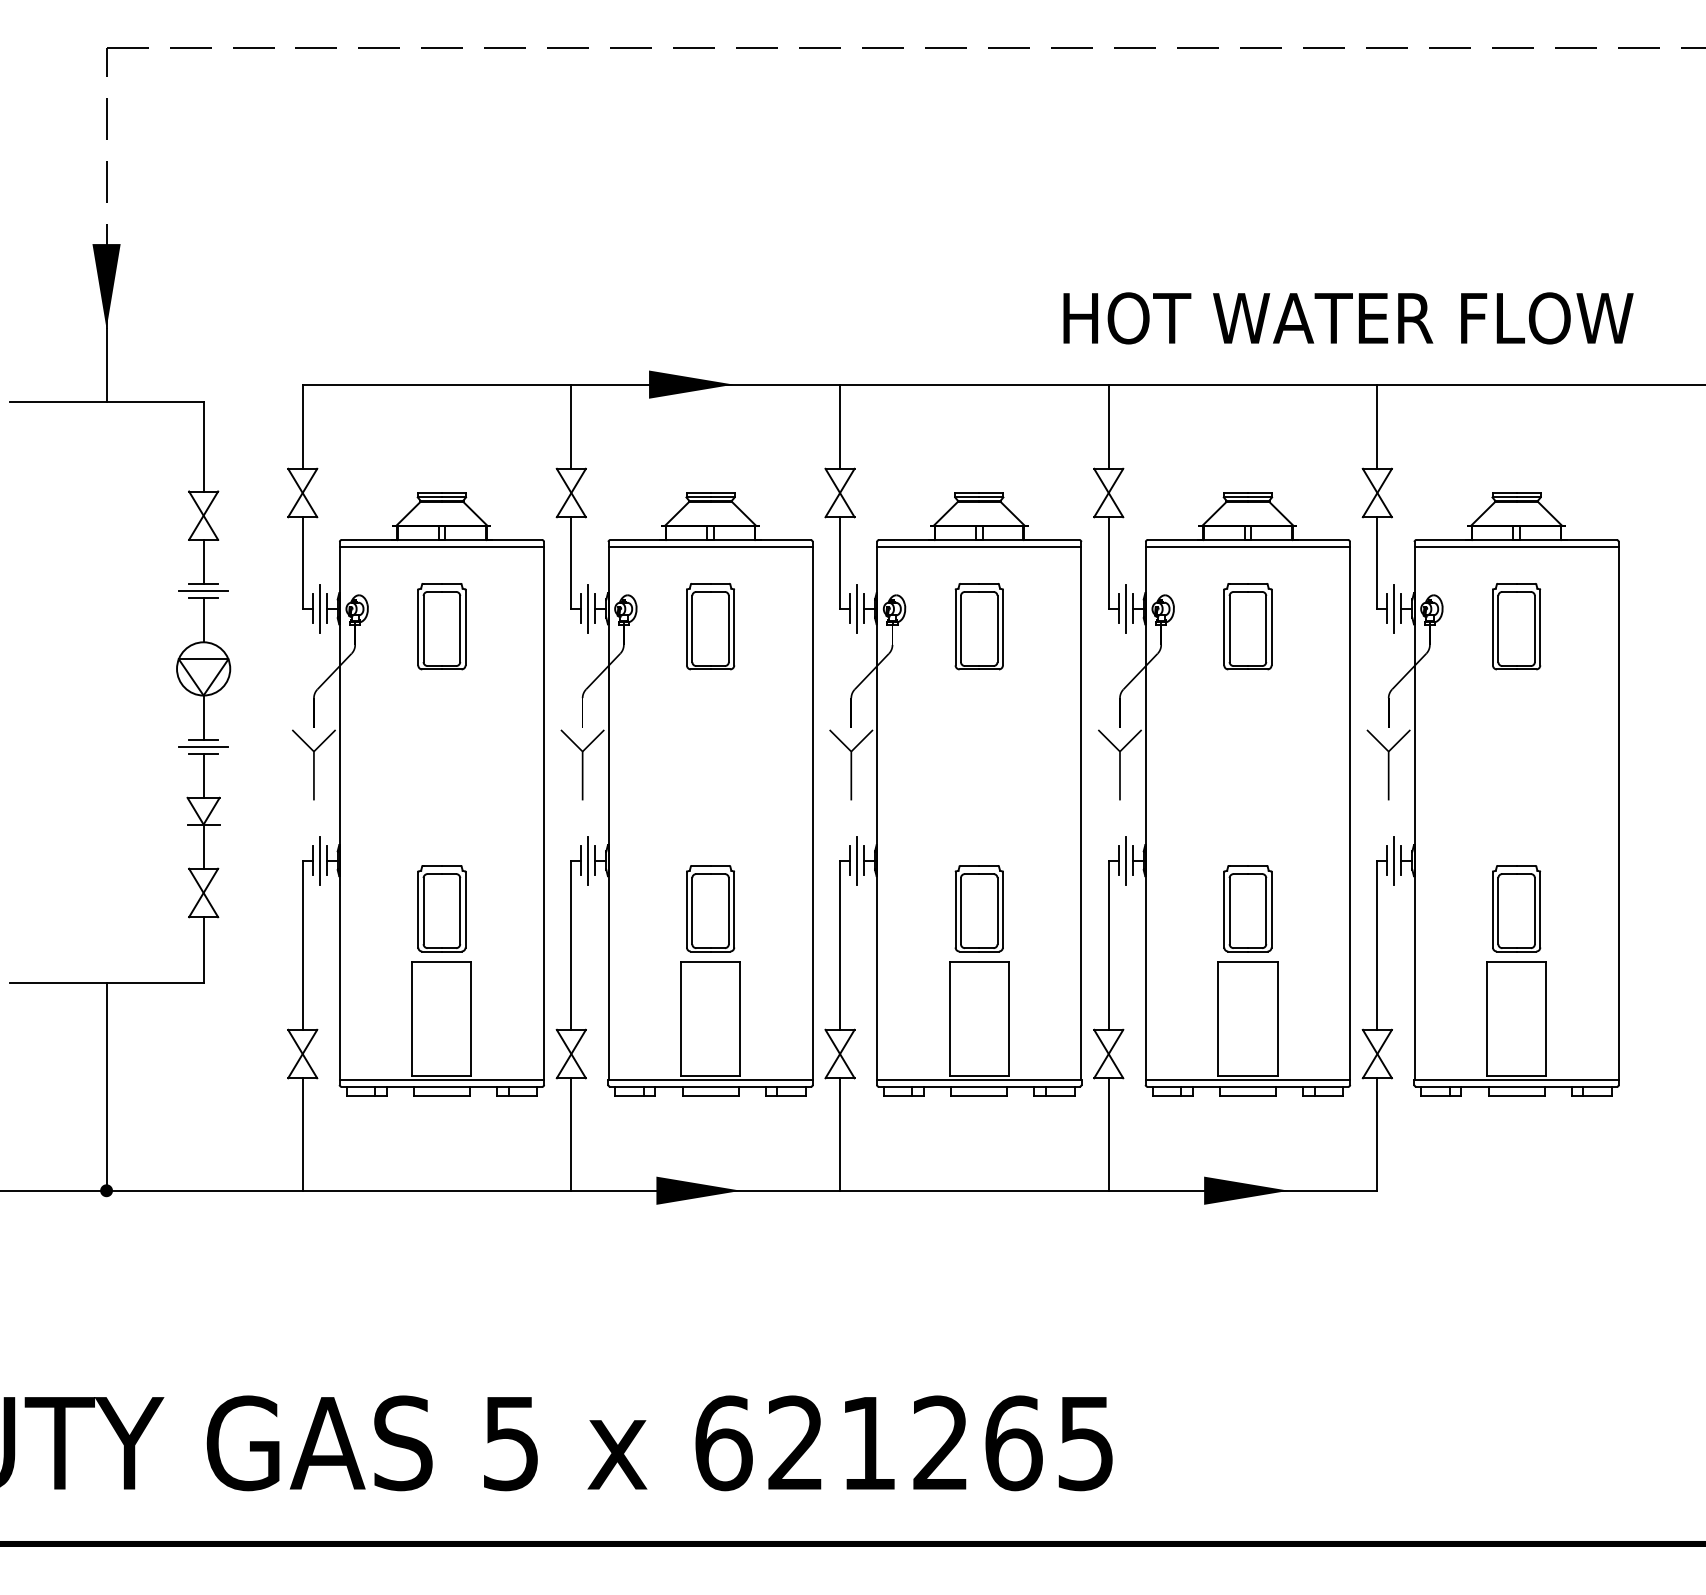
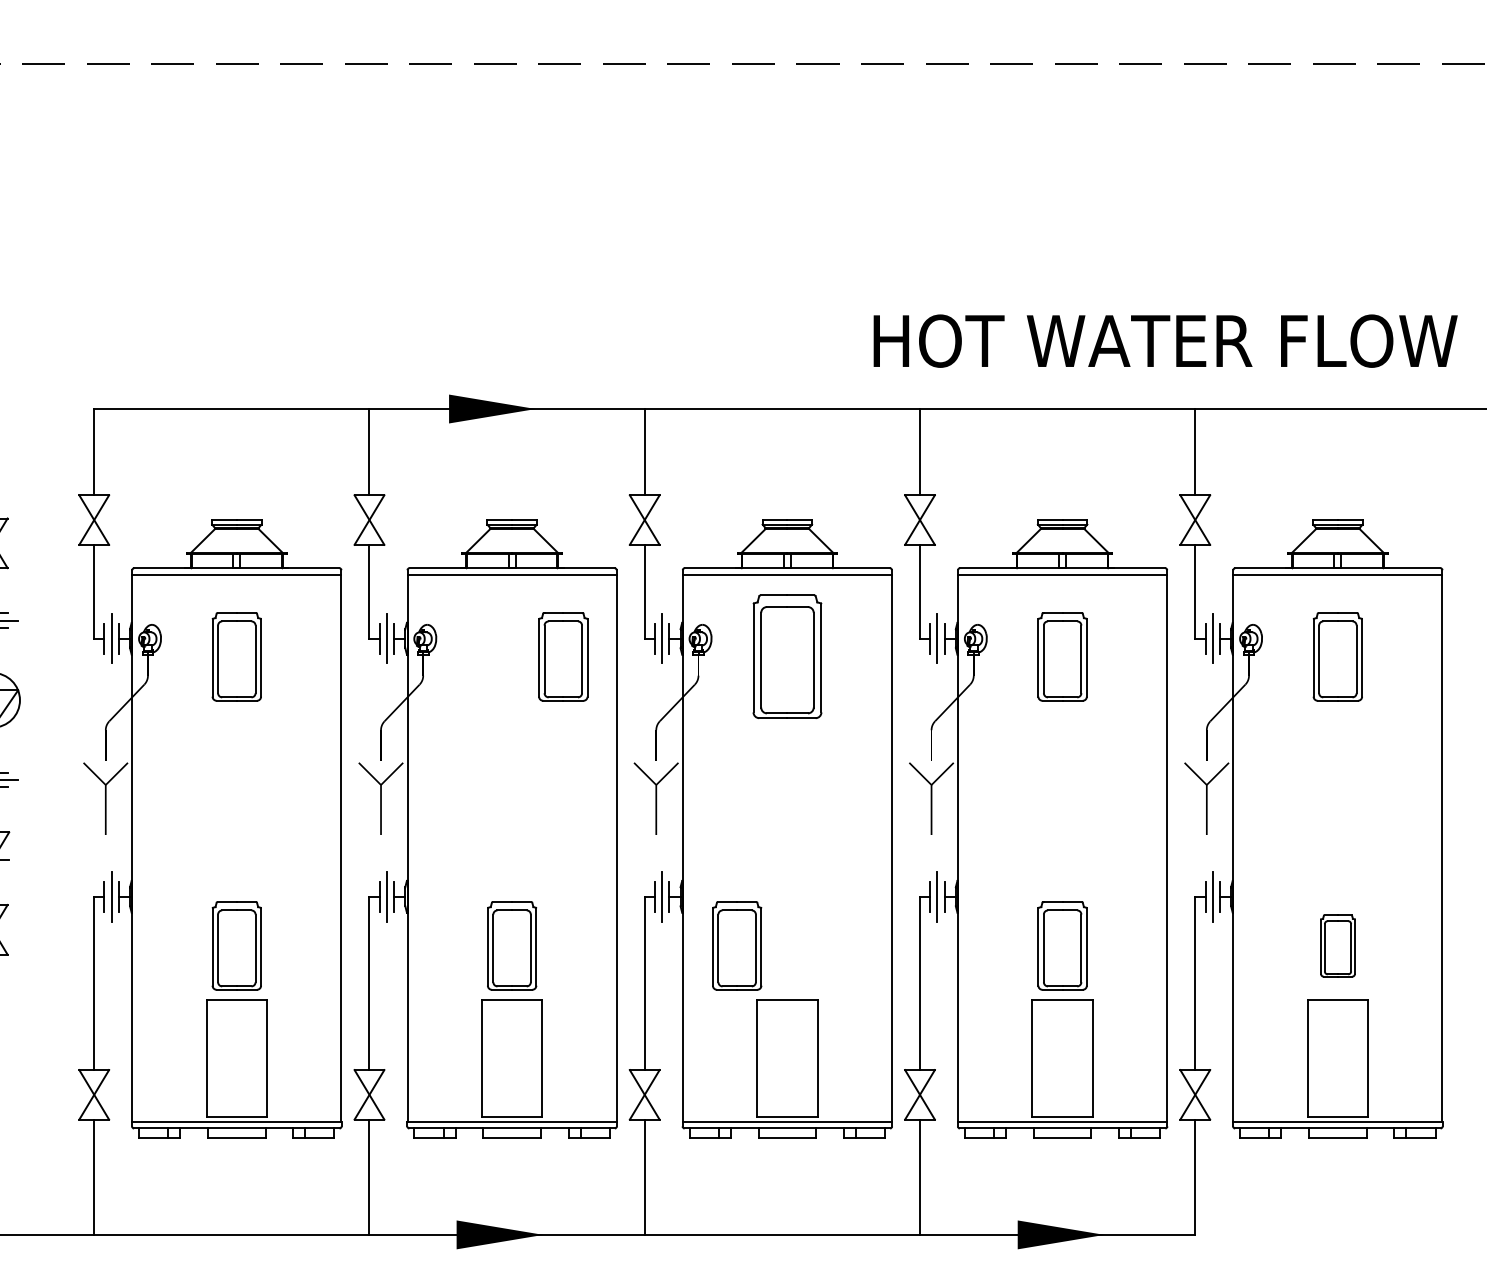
part: (710, 626) -> (563, 656), moved
part: (978, 626) -> (786, 656), size x1.4
part: (978, 908) -> (736, 945), moved
part: (1516, 908) -> (1337, 945), size x0.7

